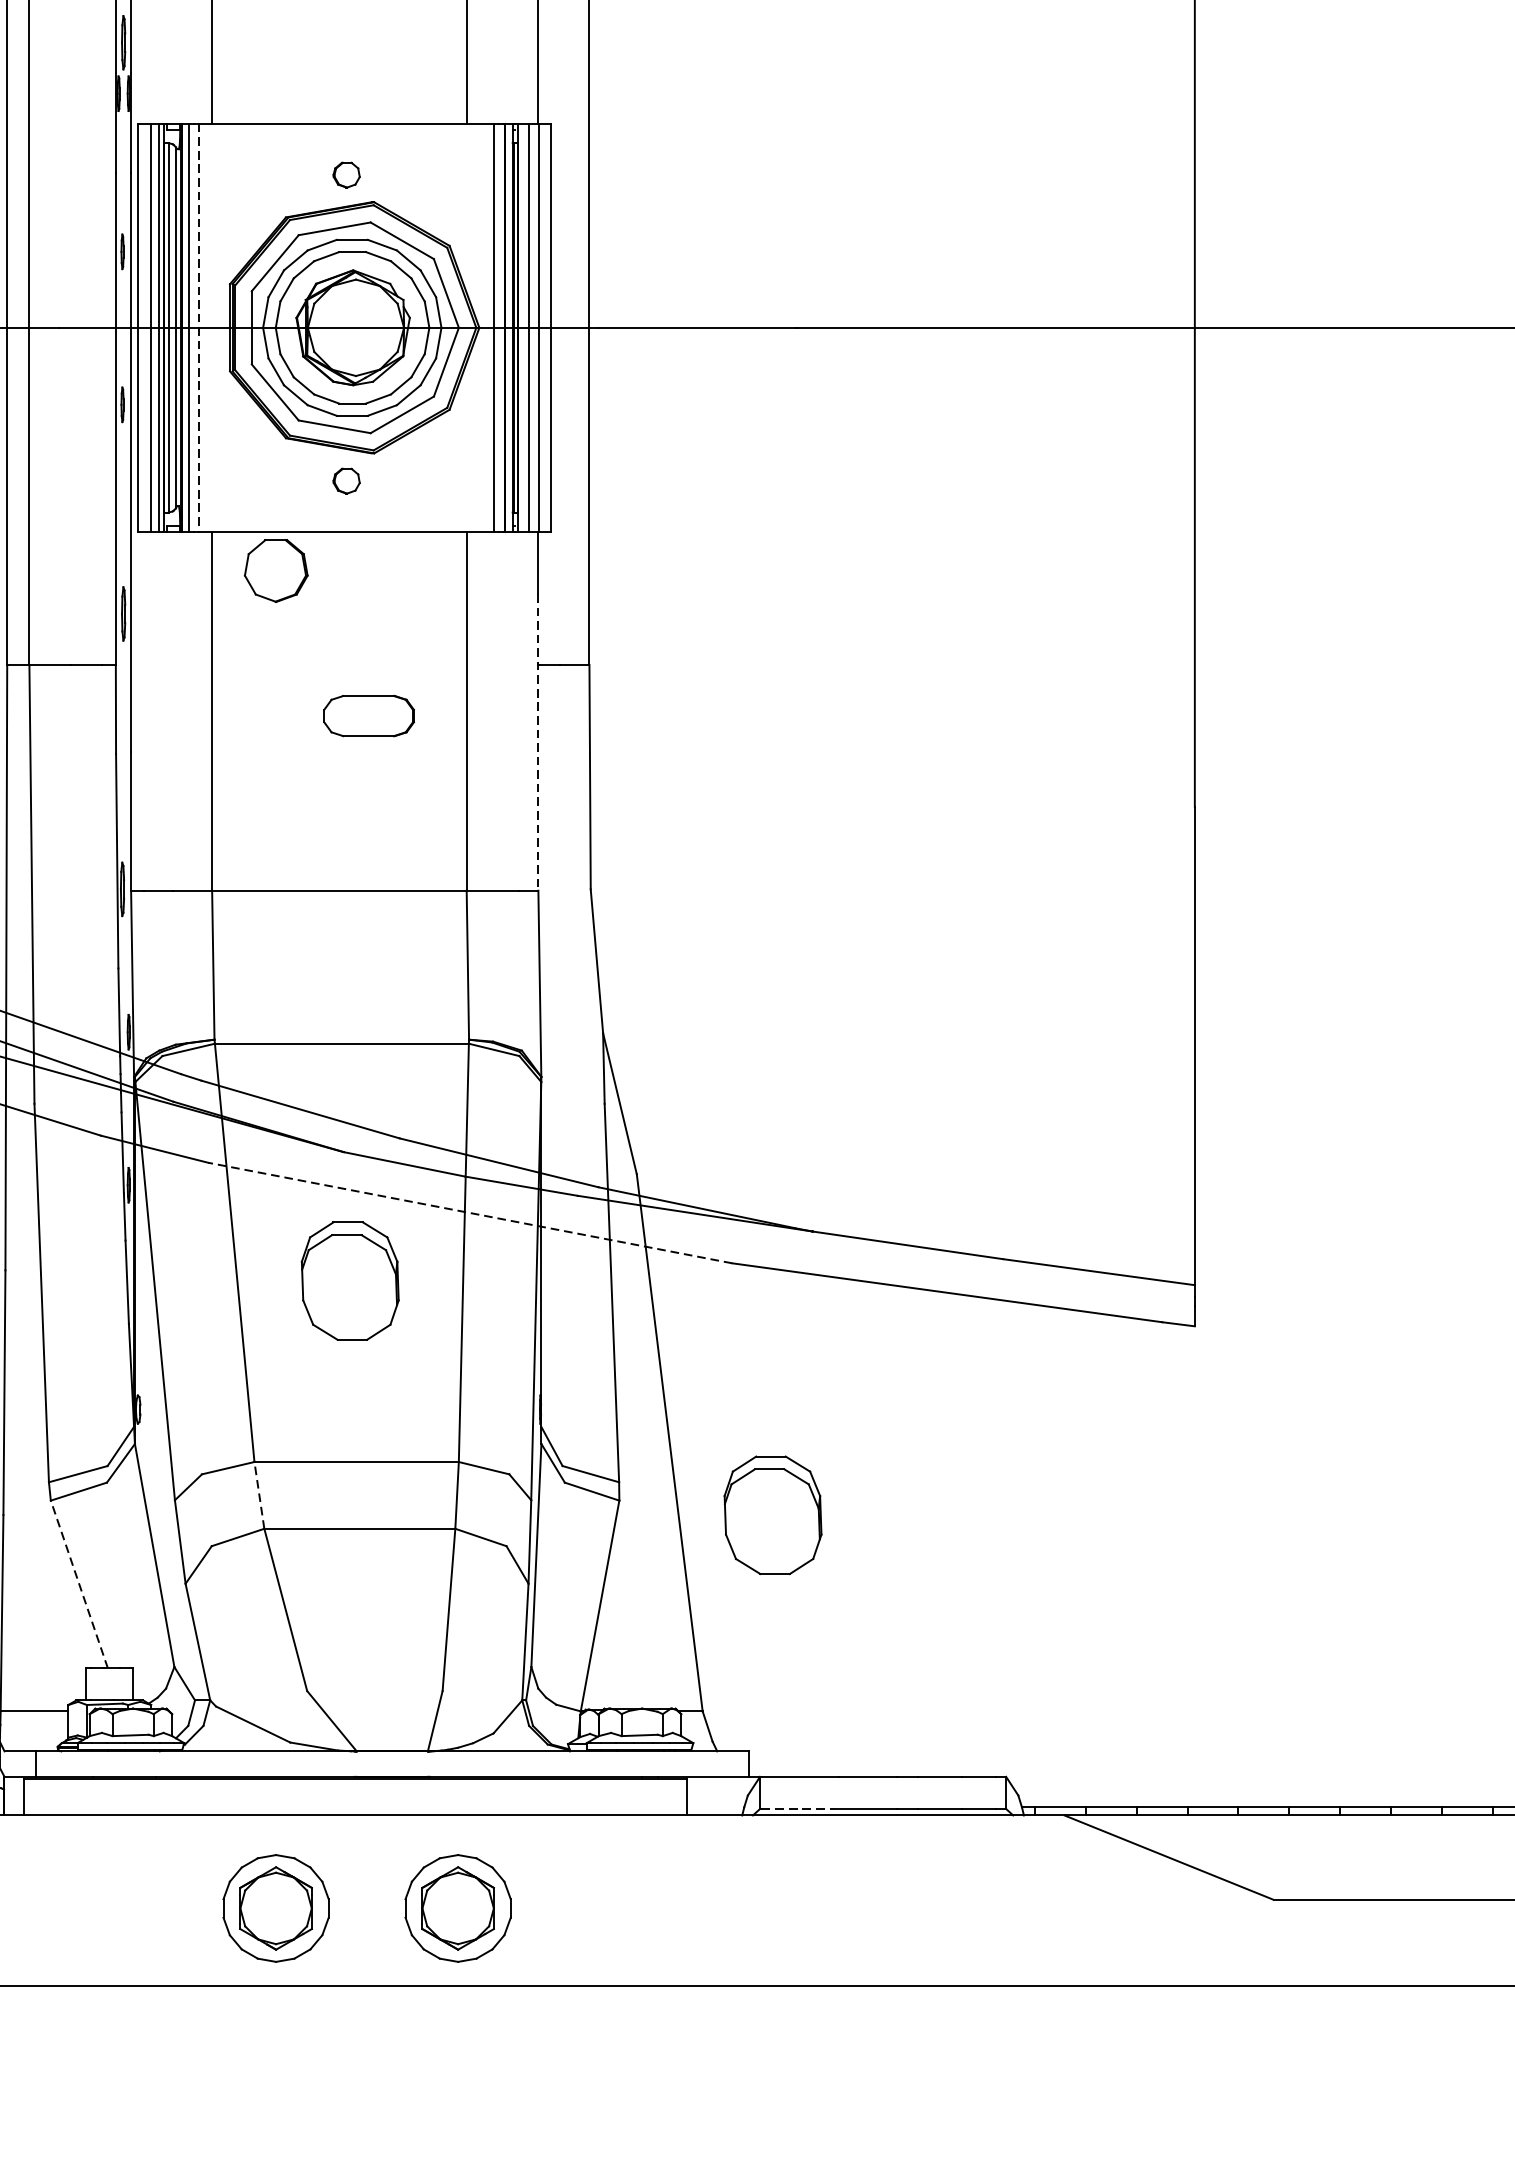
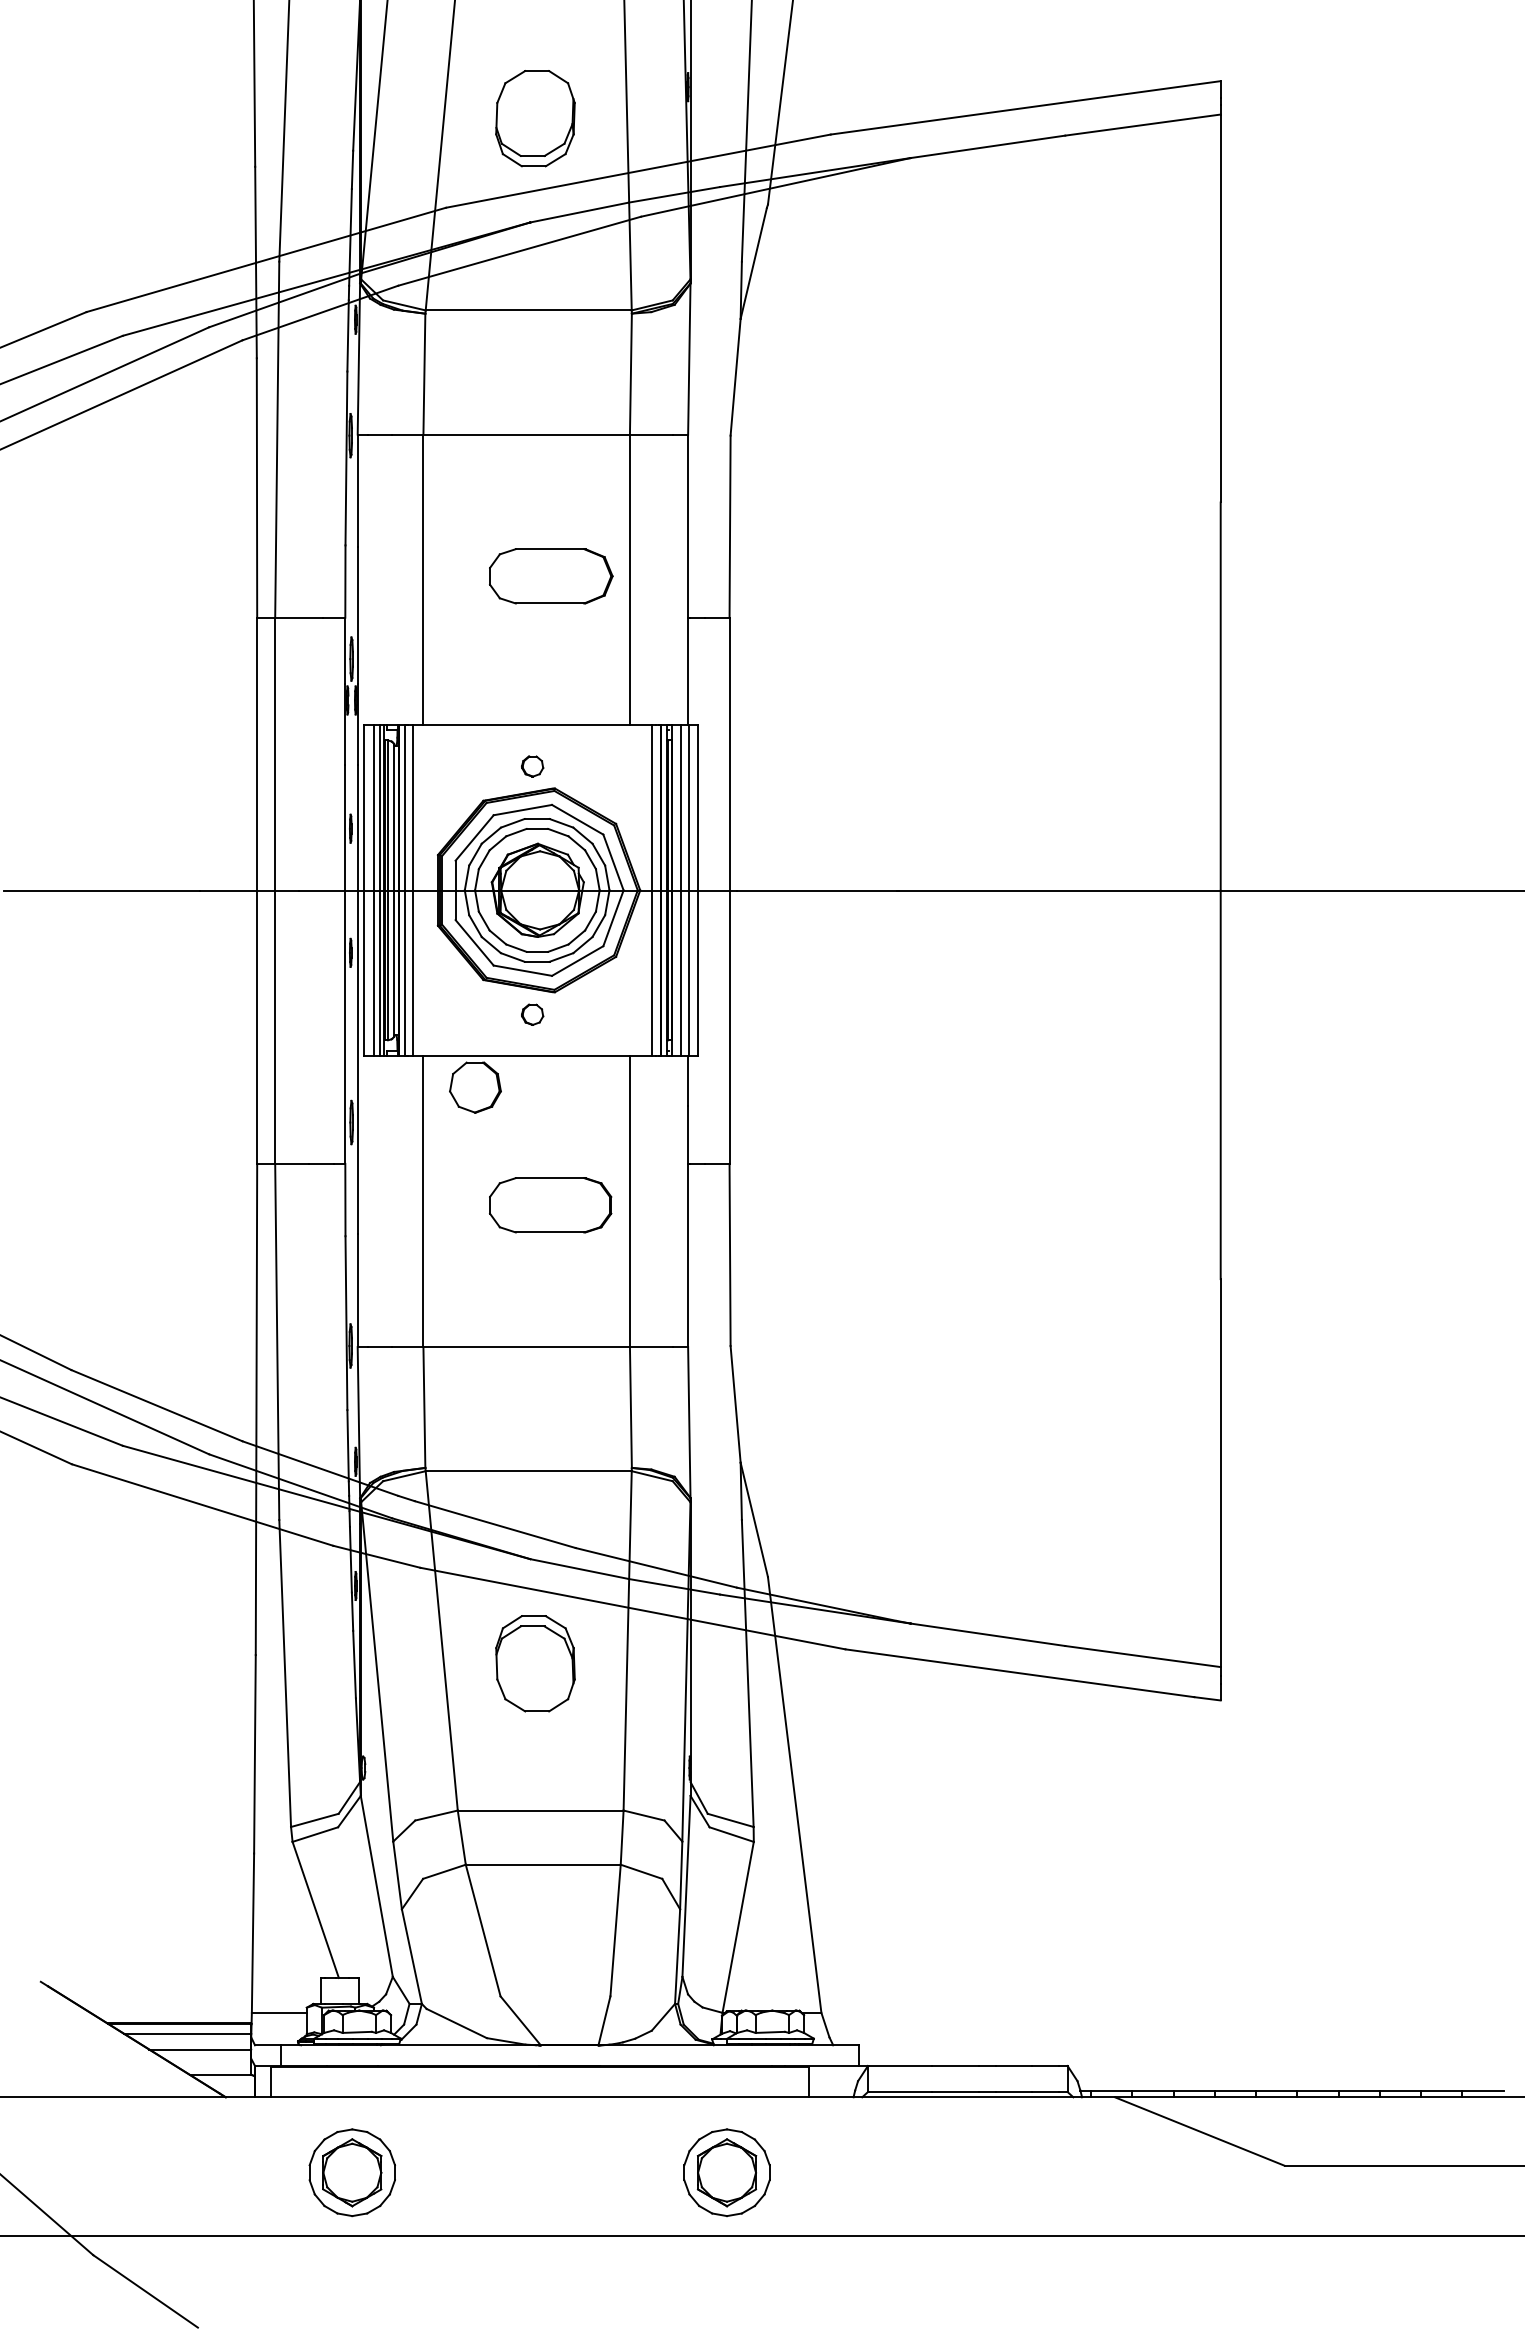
line: (198, 327) -> (412, 890), dashed -> solid
part: (368, 716) -> (550, 1205), size x1.67
line: (538, 743) -> (688, 1227), dashed -> solid
line: (469, 1212) -> (632, 1608), dashed -> solid
line: (259, 1495) -> (461, 1837), dashed -> solid
part: (773, 1514) -> (878, 1853), removed
line: (79, 1583) -> (315, 1909), dashed -> solid
line: (801, 1809) -> (901, 2092), dashed -> solid
part: (275, 1908) -> (351, 2172), moved
part: (457, 1908) -> (726, 2172), moved

